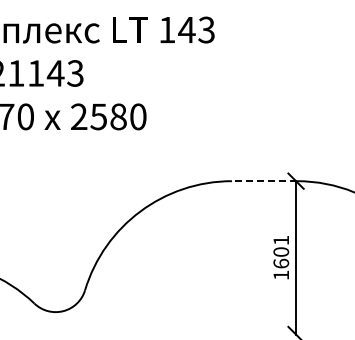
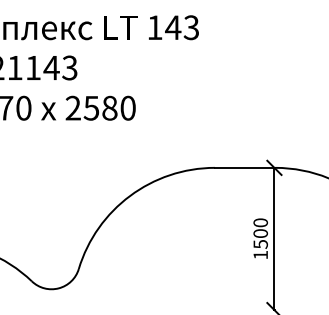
line: (264, 181) -> (245, 168), dashed -> solid
text: (281, 251) -> (260, 233), 1601 -> 1500

